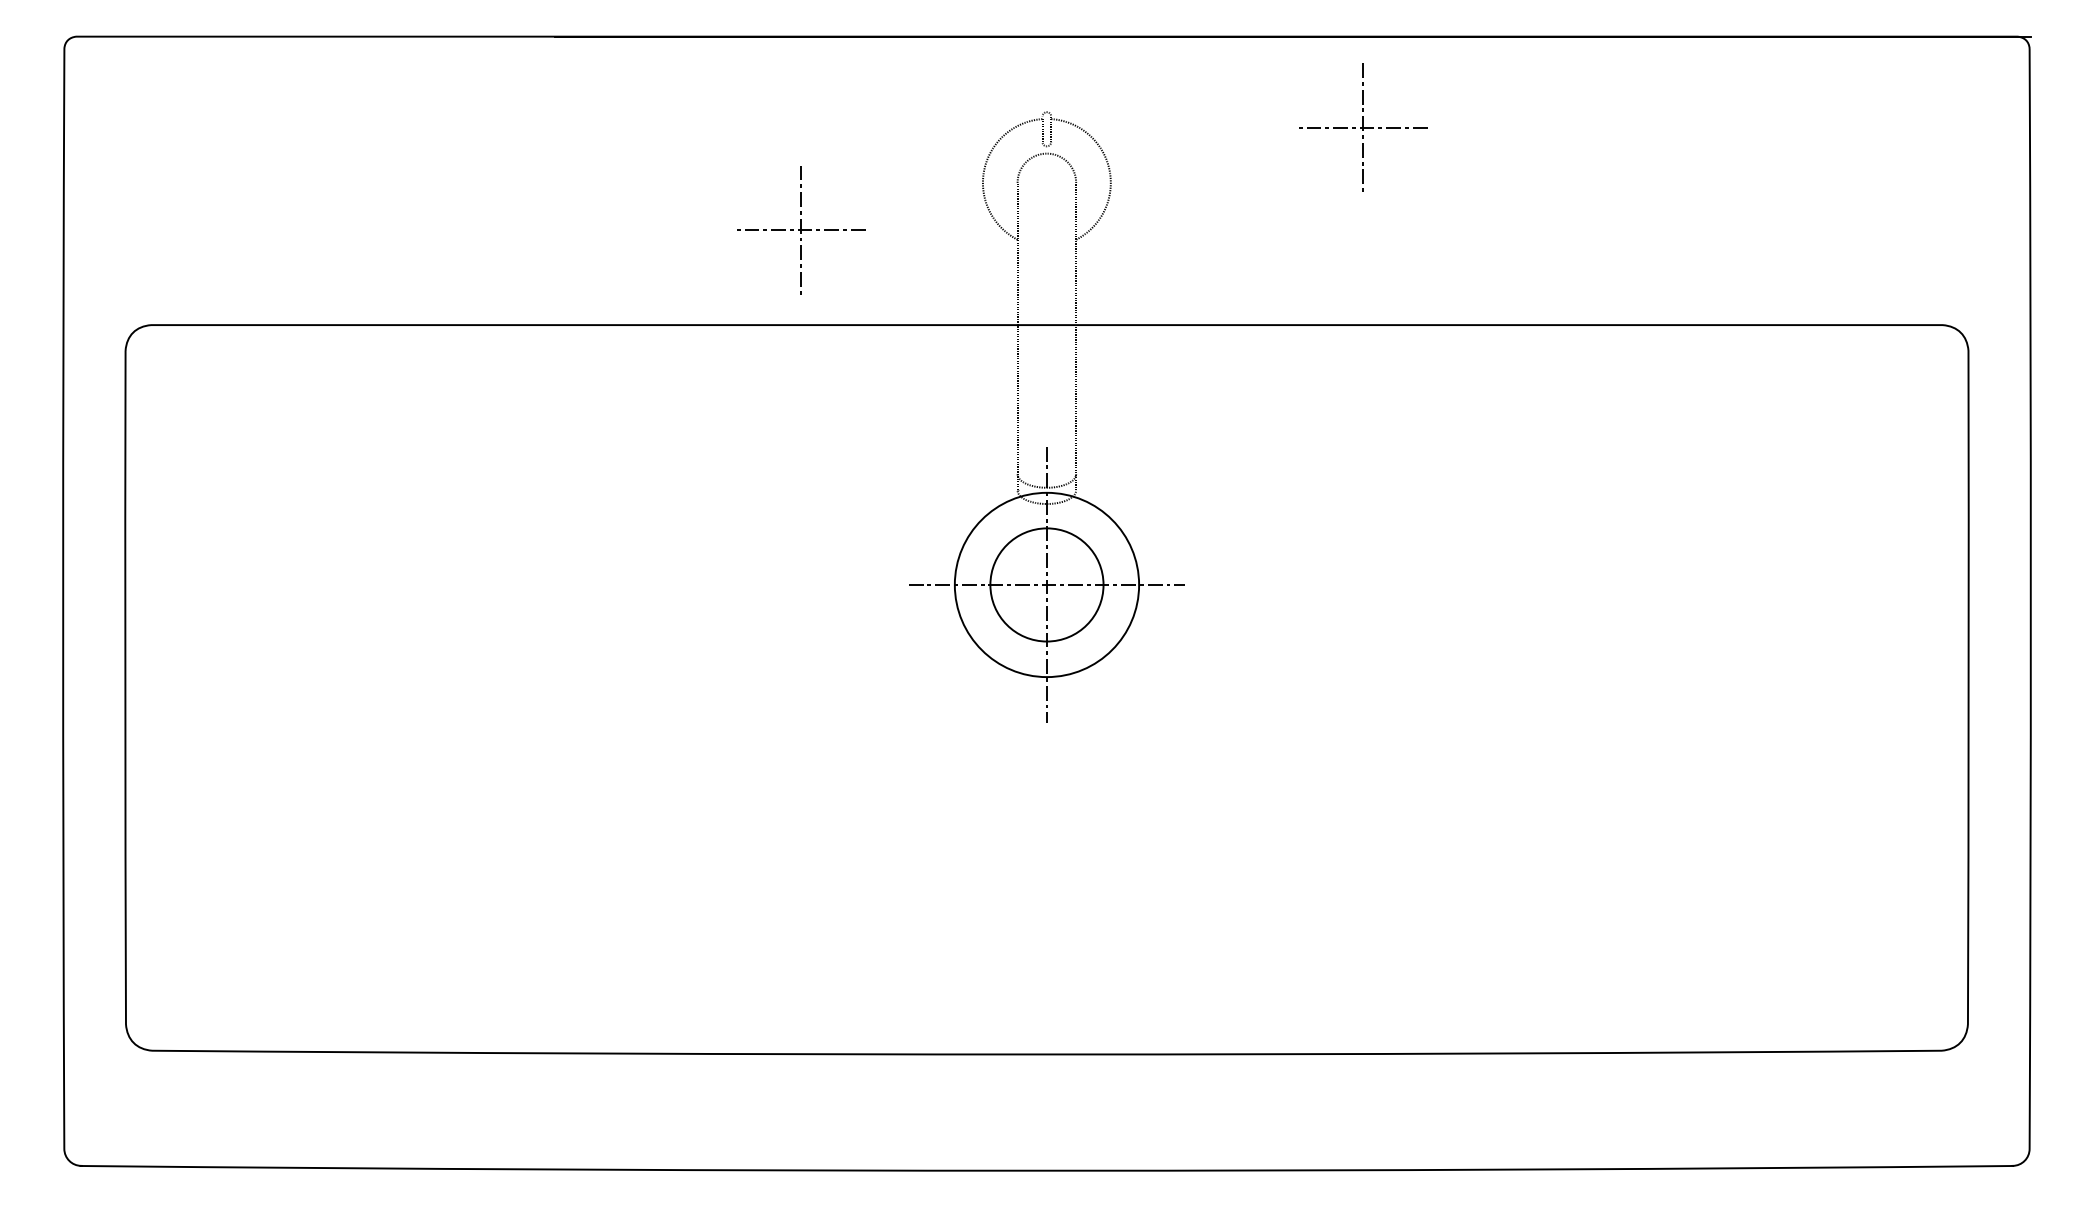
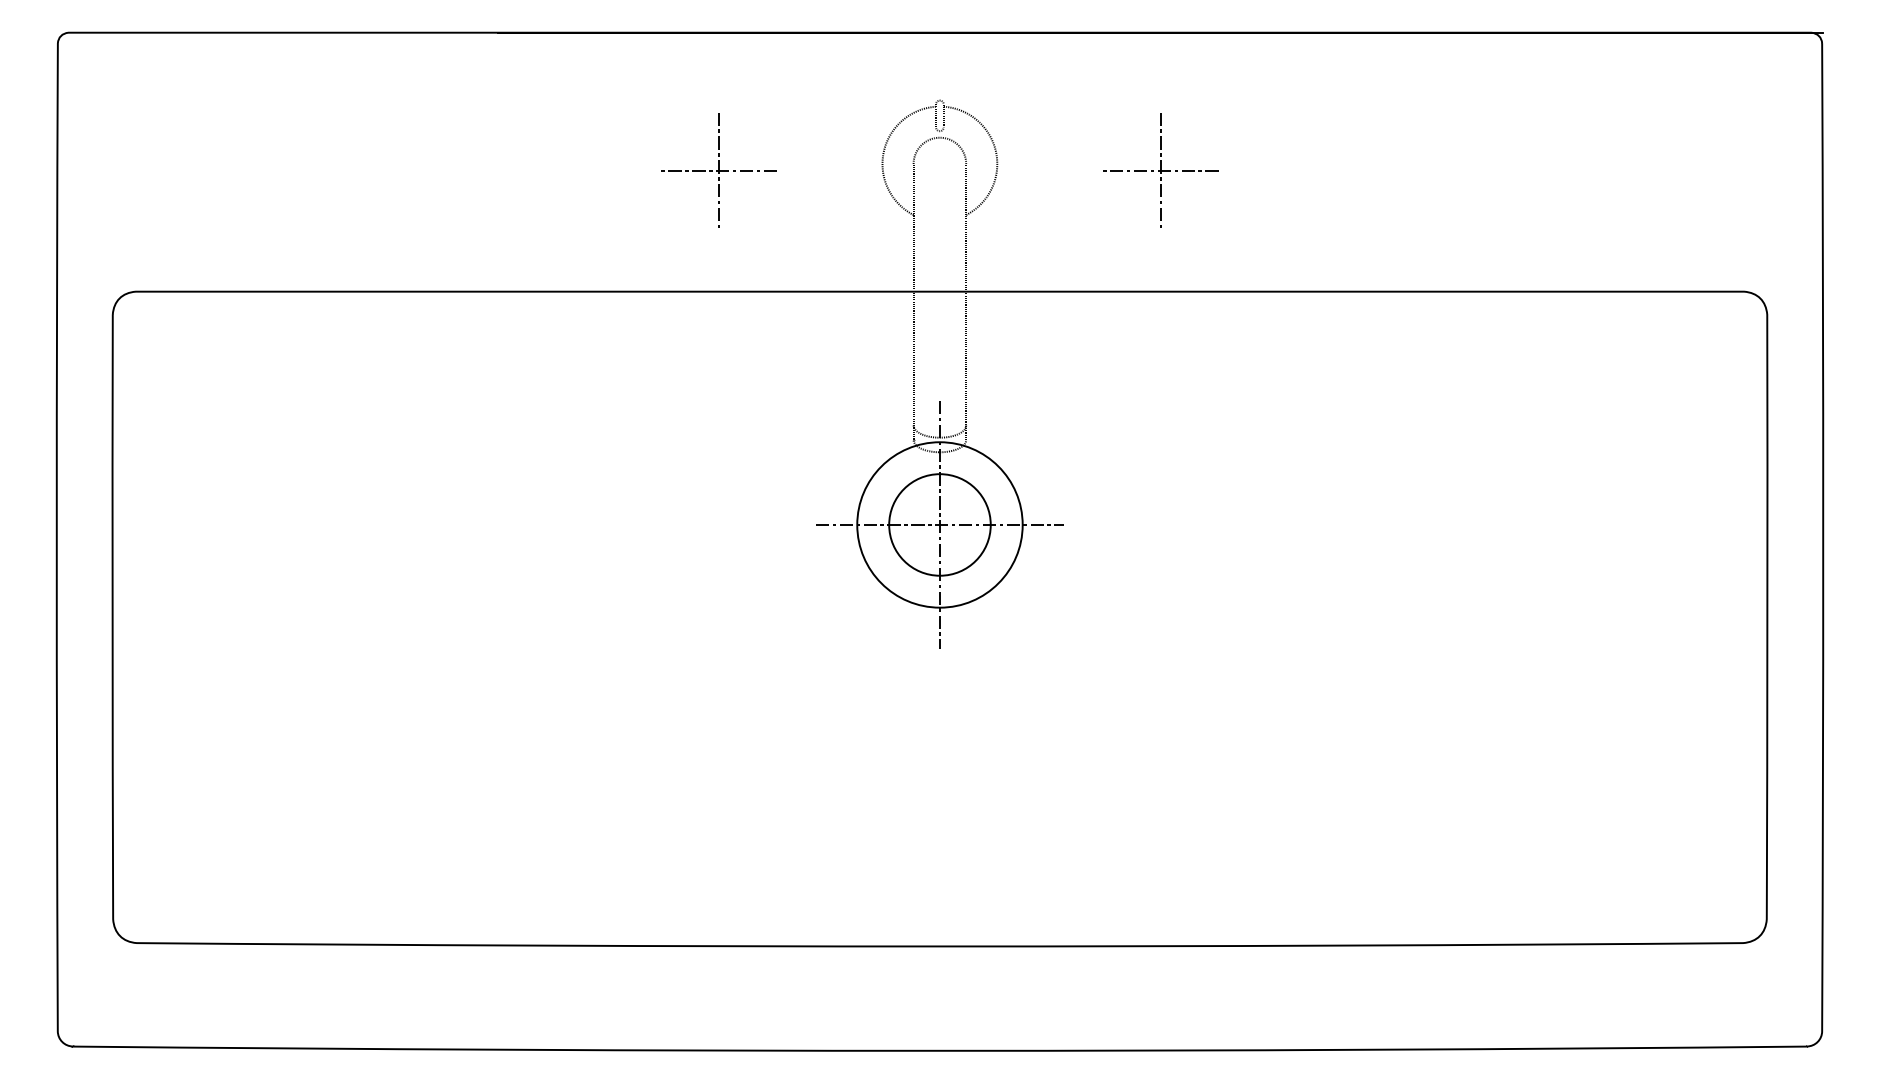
part: (1362, 127) -> (1160, 170), moved
part: (800, 230) -> (718, 170), moved

